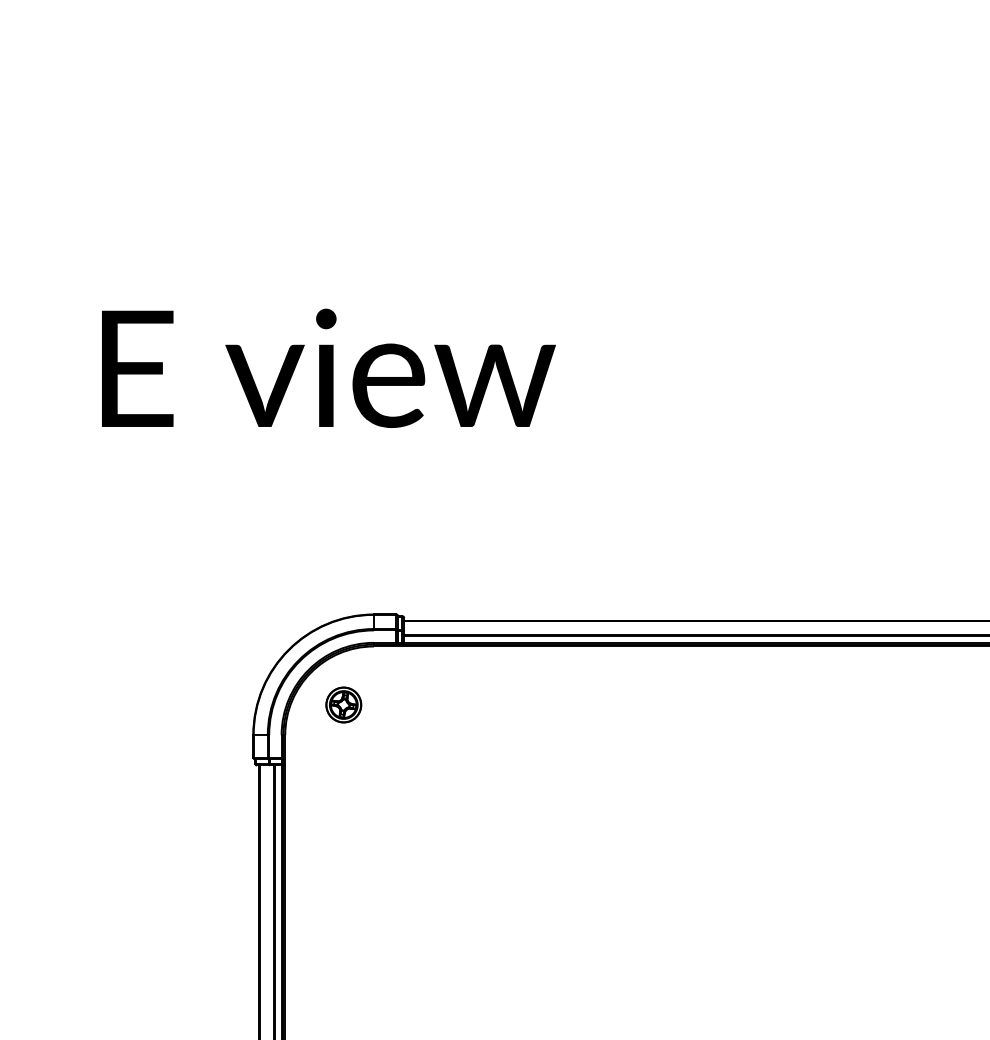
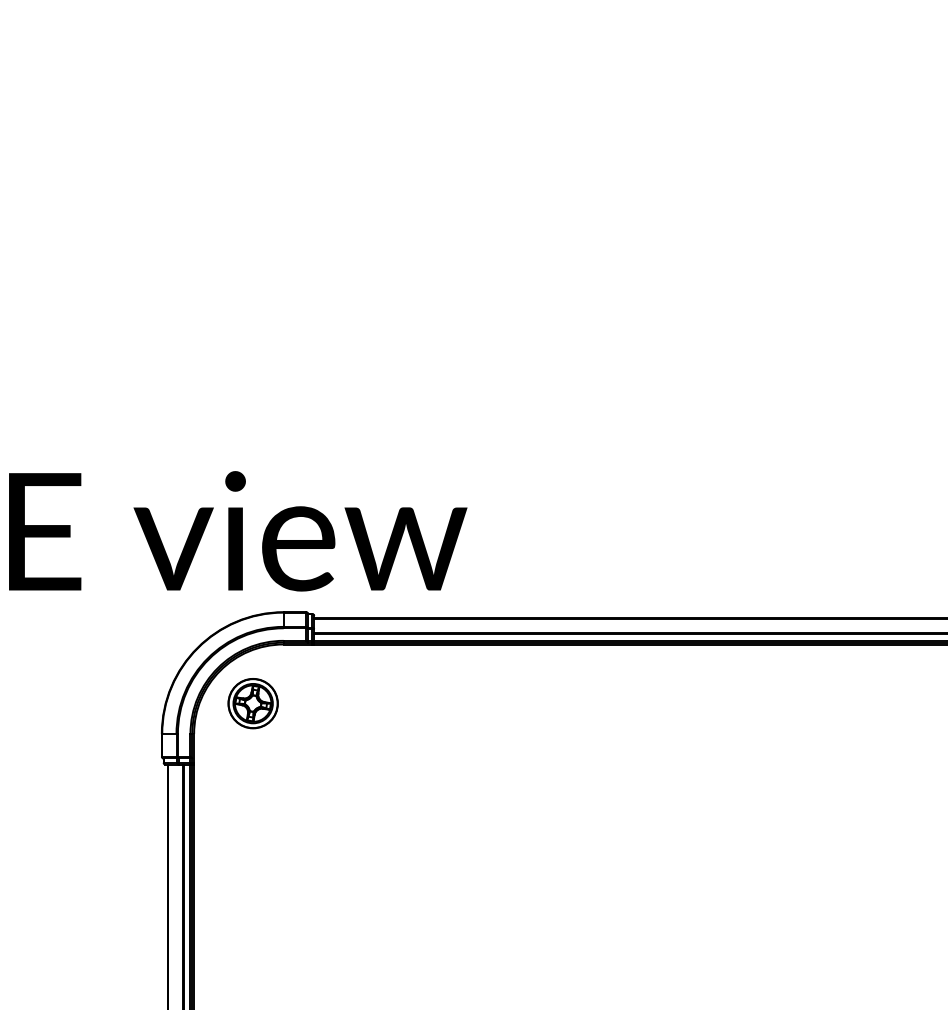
text: (328, 367) -> (237, 530), moved
part: (343, 704) -> (252, 703), size x1.4

